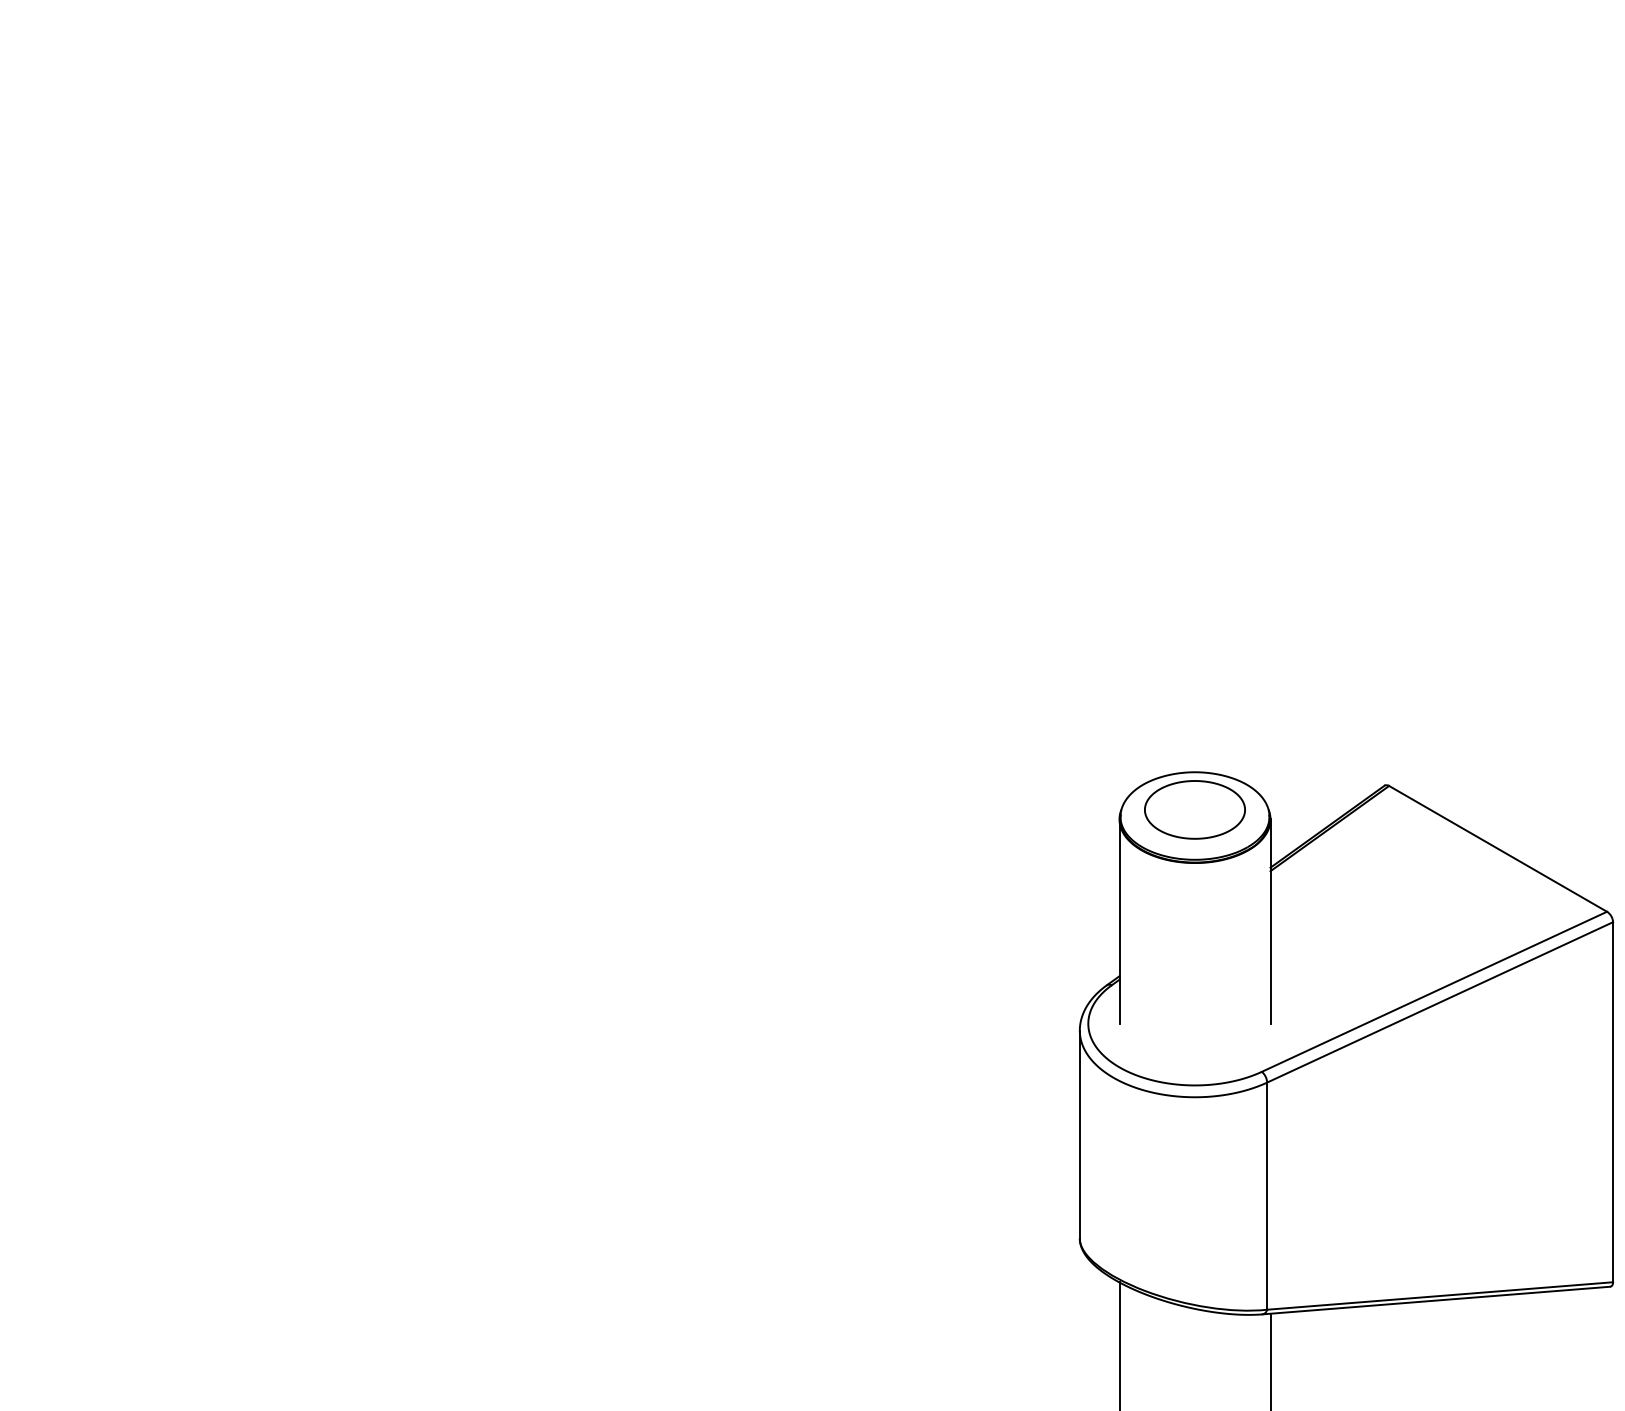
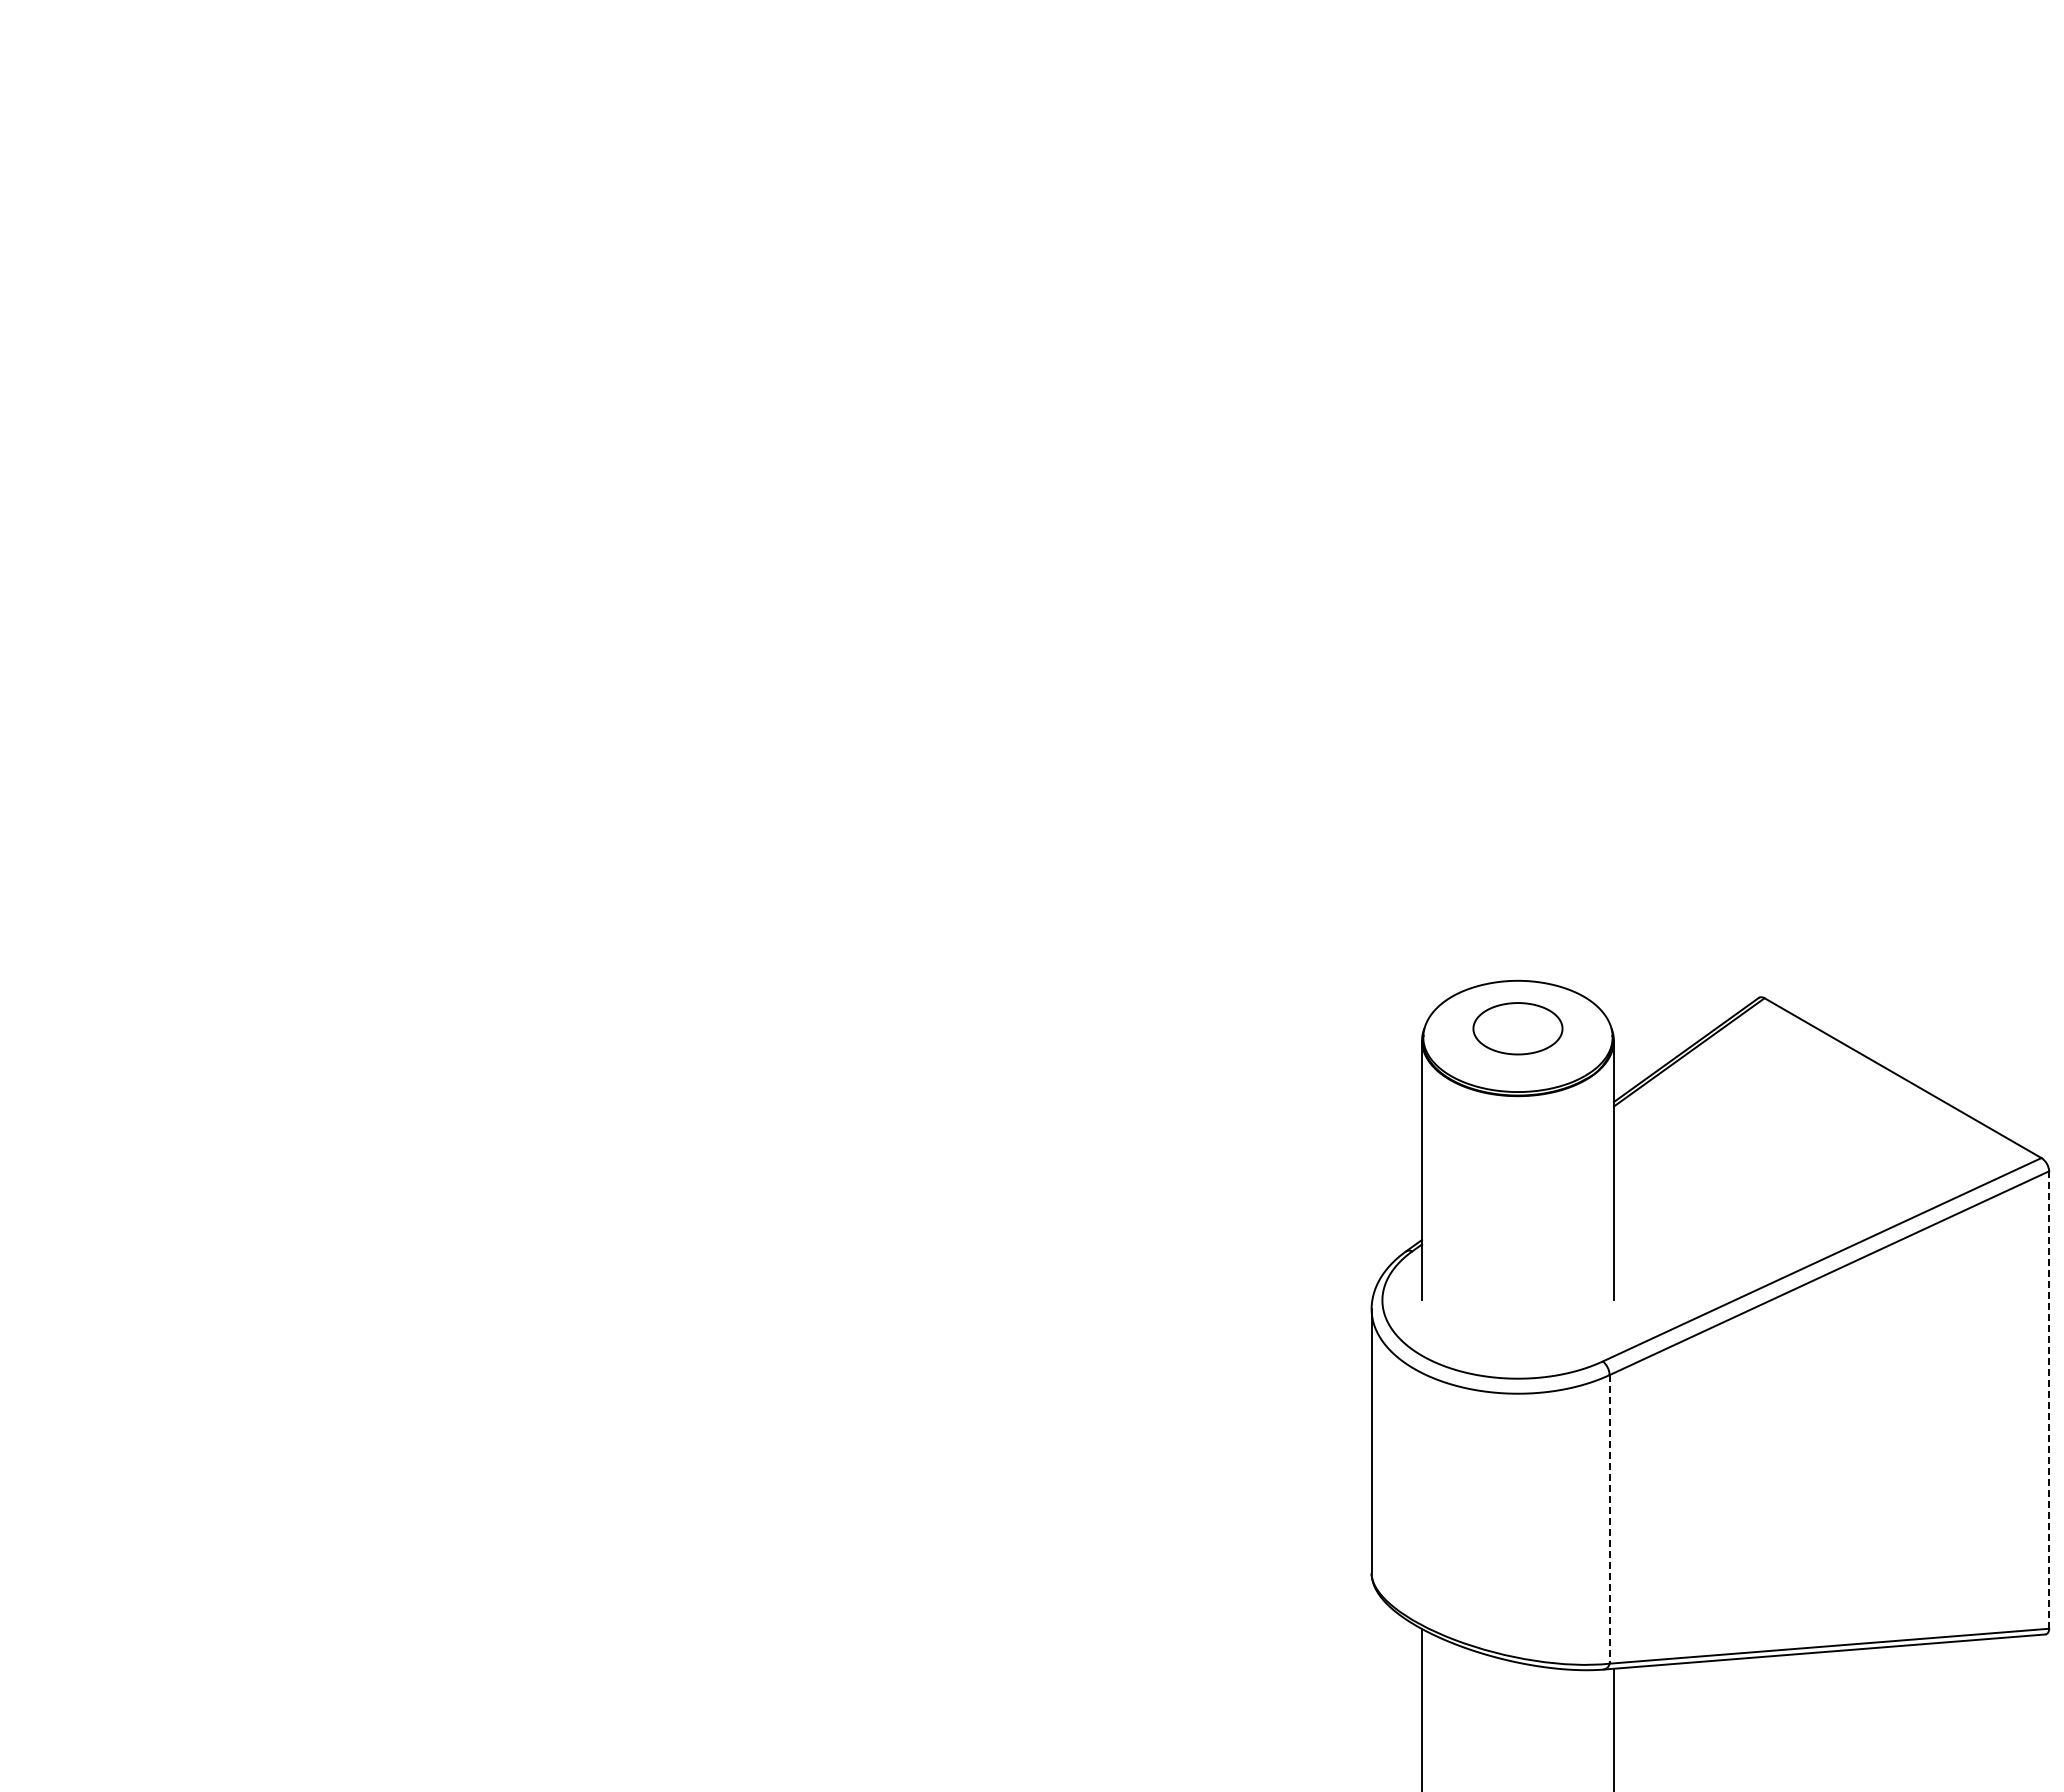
part: (1194, 809) -> (1517, 1028), size x0.7
line: (1613, 1102) -> (2049, 1400), solid -> dashed
line: (1267, 1196) -> (1609, 1519), solid -> dashed

